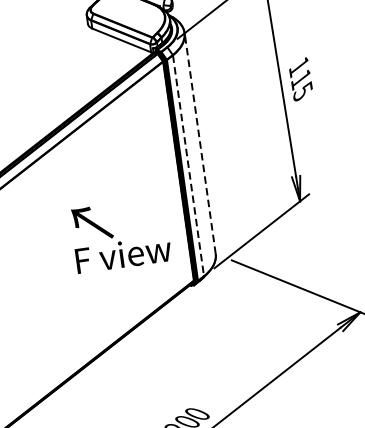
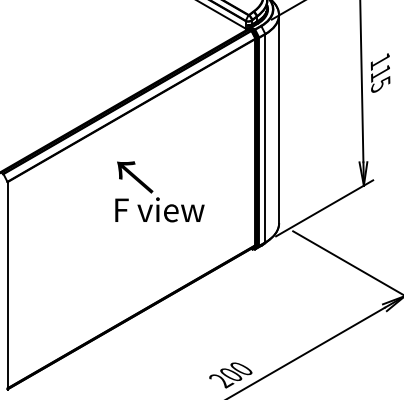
line: (200, 143) -> (279, 119), dashed -> solid
line: (188, 165) -> (265, 138), dashed -> solid
text: (120, 235) -> (159, 191), moved

